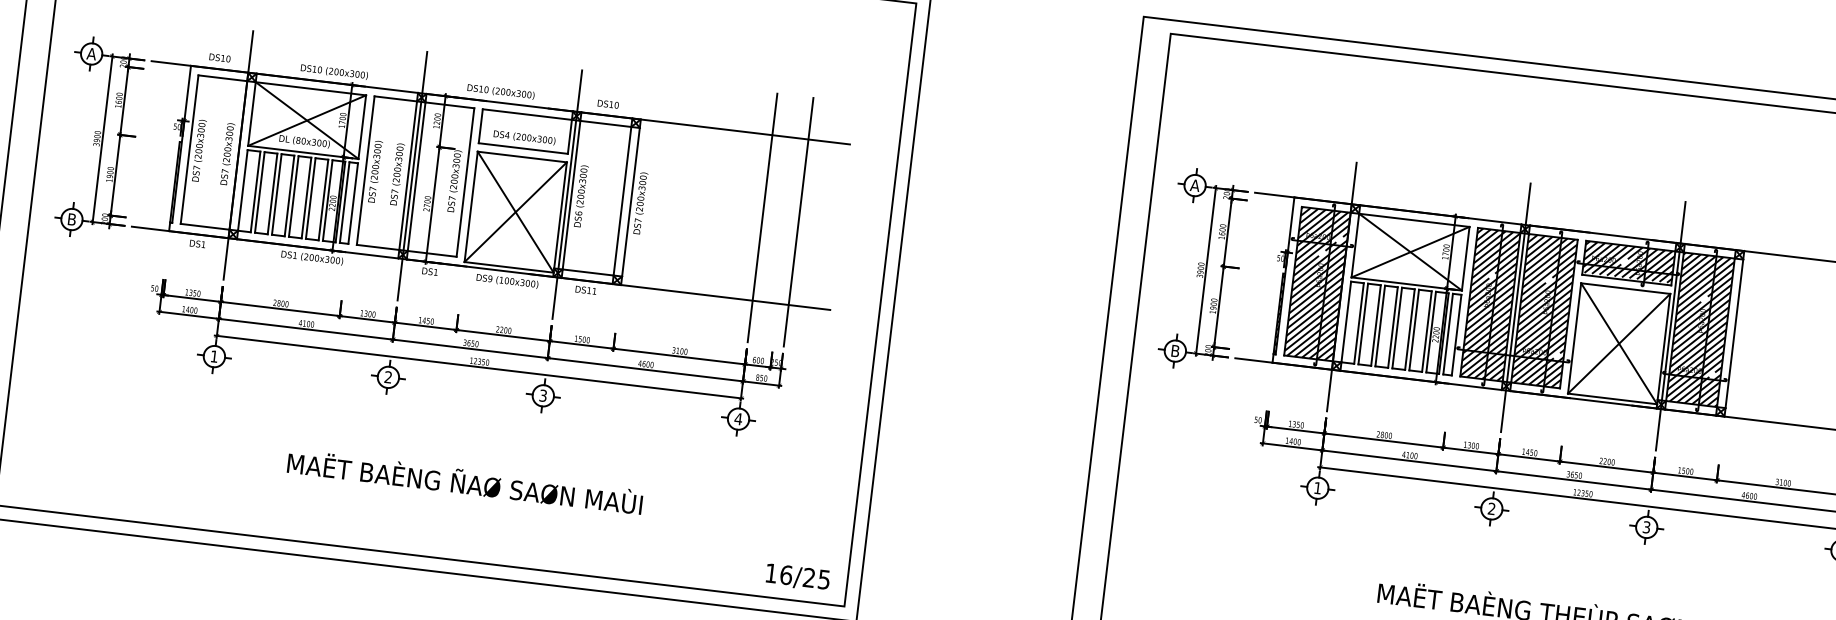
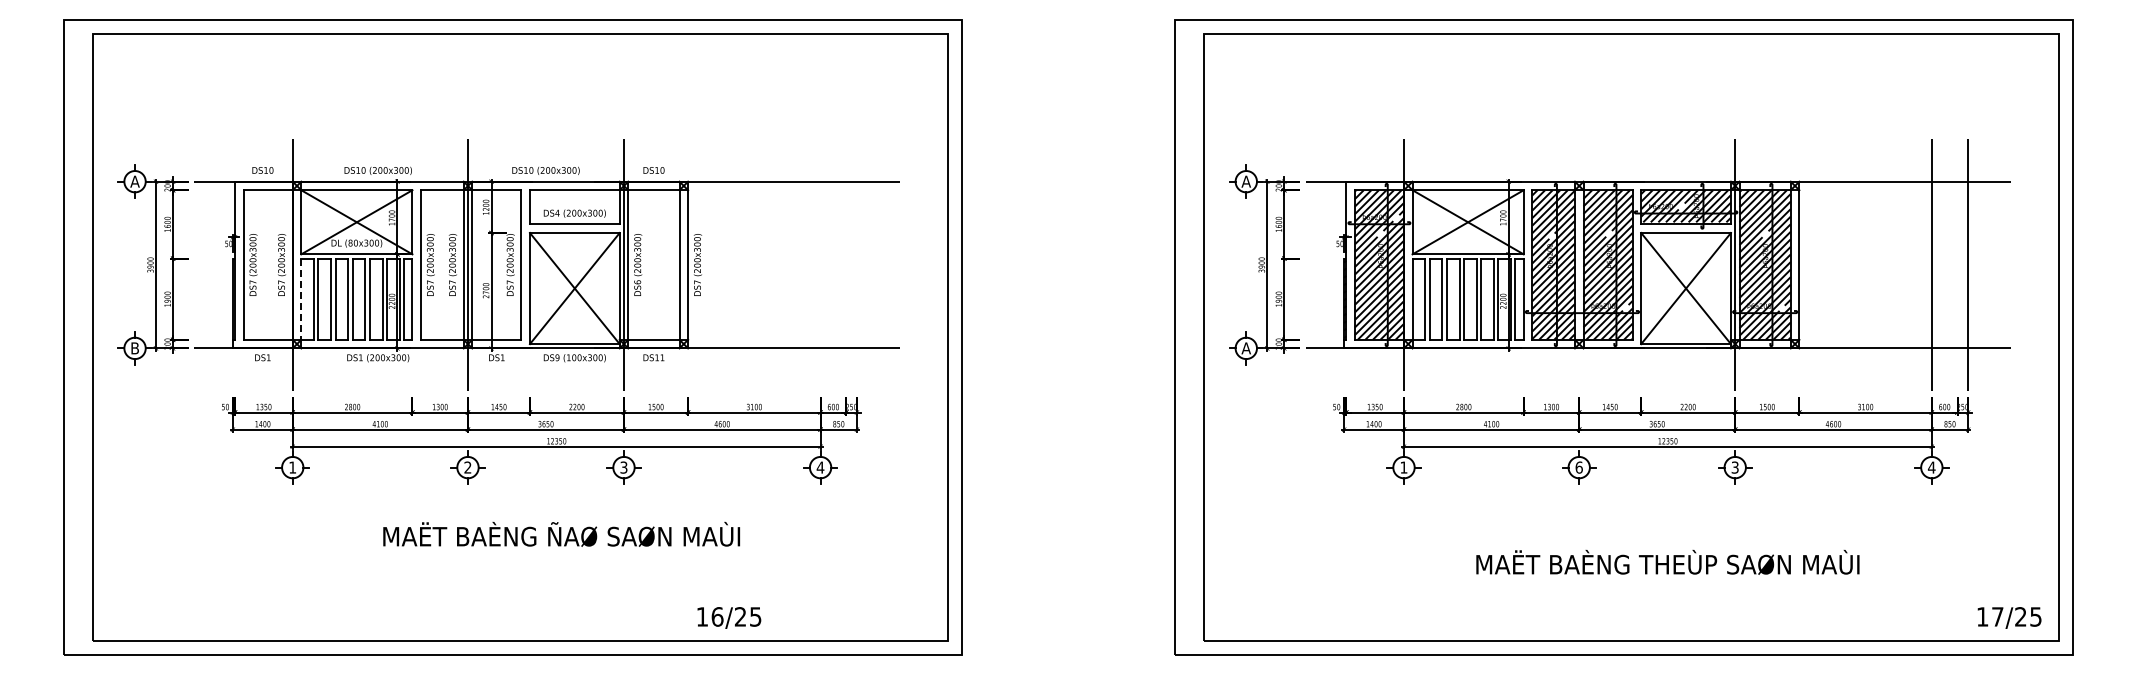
line: (243, 190) -> (301, 299), solid -> dashed
line: (762, 217) -> (820, 264), removed
line: (798, 221) -> (856, 264), removed
line: (1516, 307) -> (1579, 264), removed
text: (1174, 351) -> (1245, 348), B -> A
text: (465, 482) -> (561, 534), moved
text: (1491, 508) -> (1578, 467), 2 -> 6
text: (798, 577) -> (729, 617), moved

